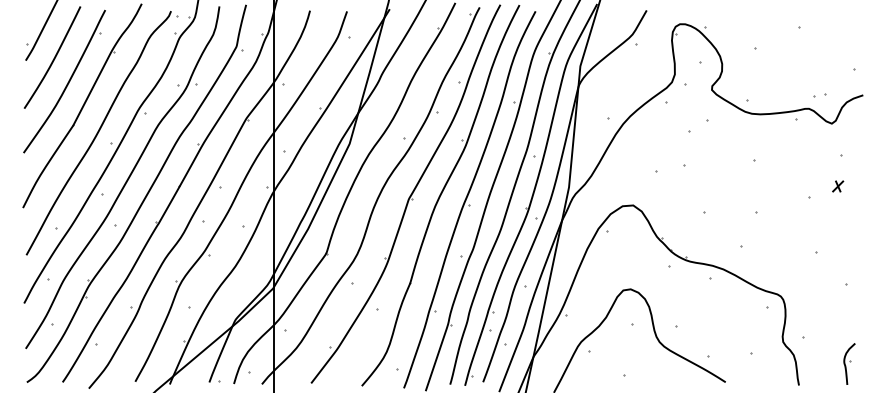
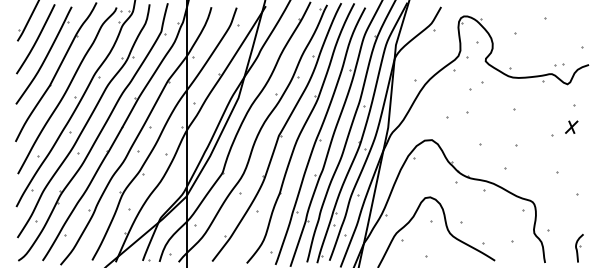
part: (837, 185) -> (571, 126), size x1.67

